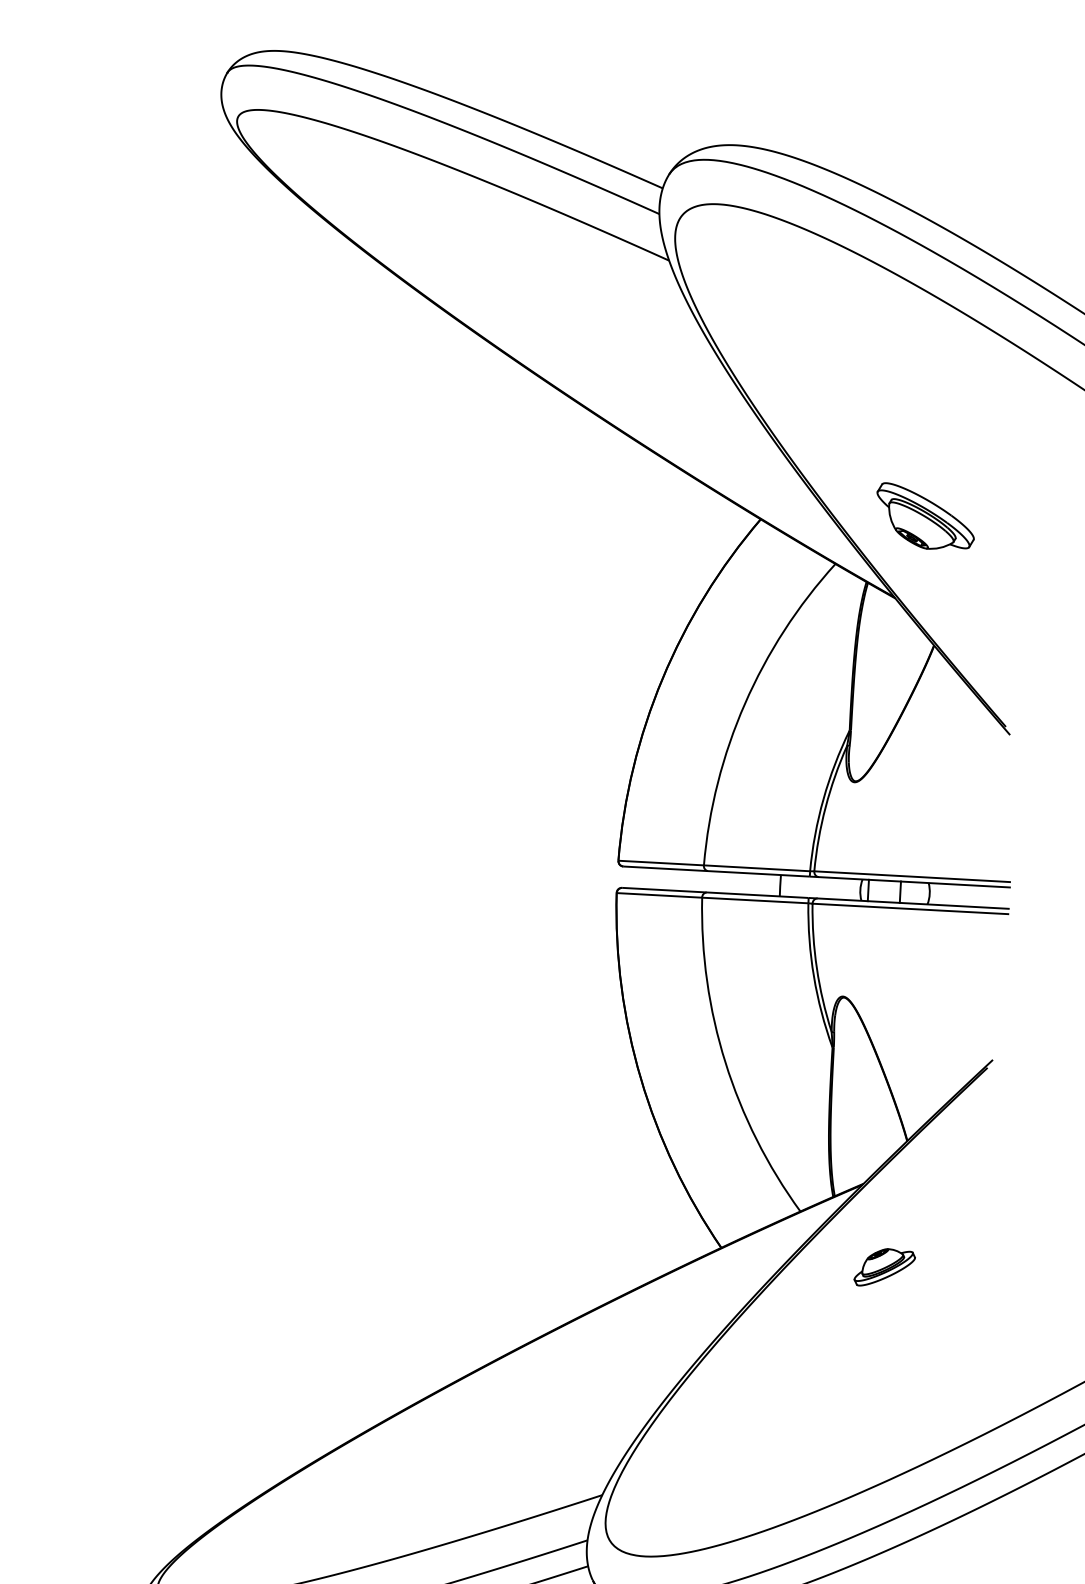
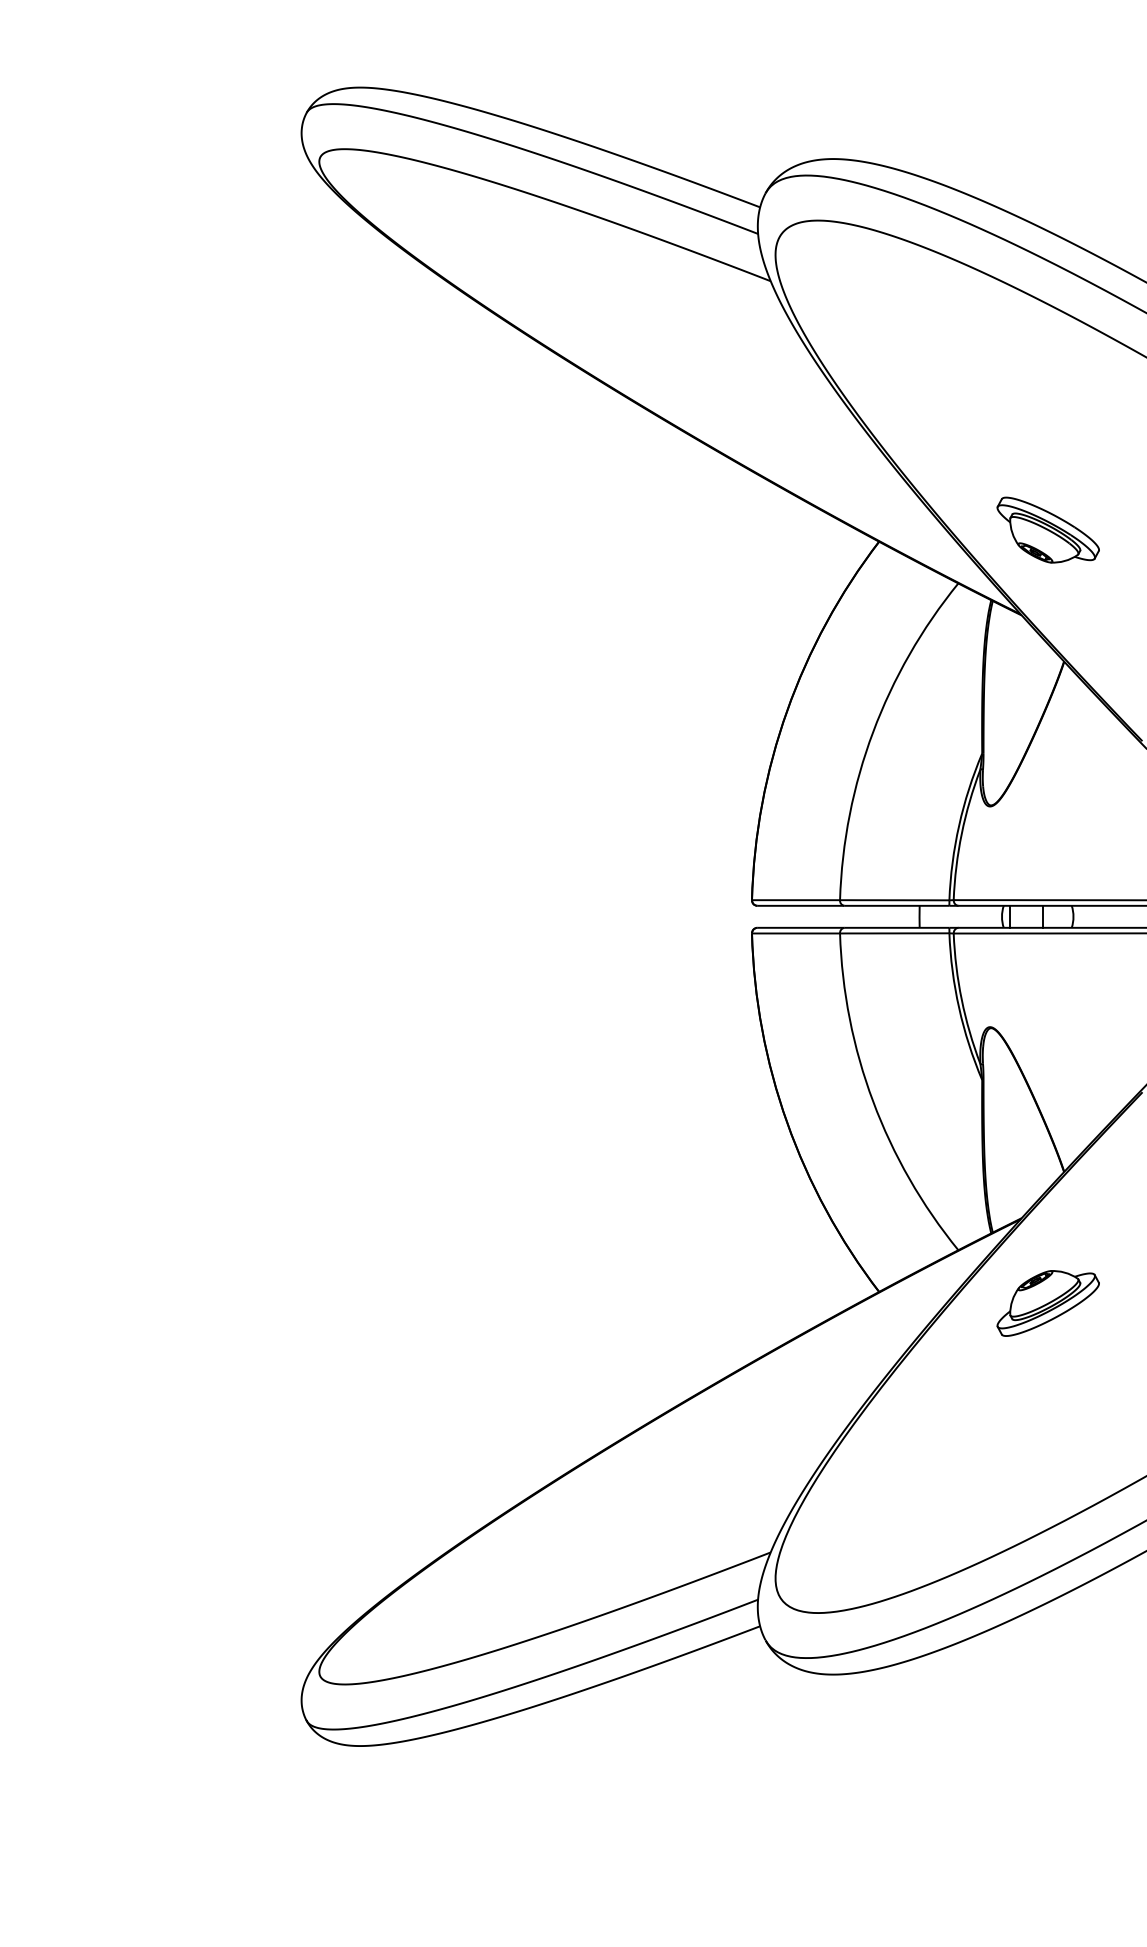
part: (884, 1267) -> (1047, 1303), size x1.67

